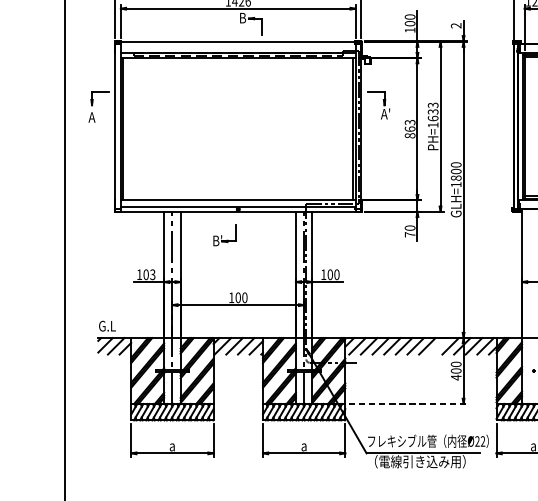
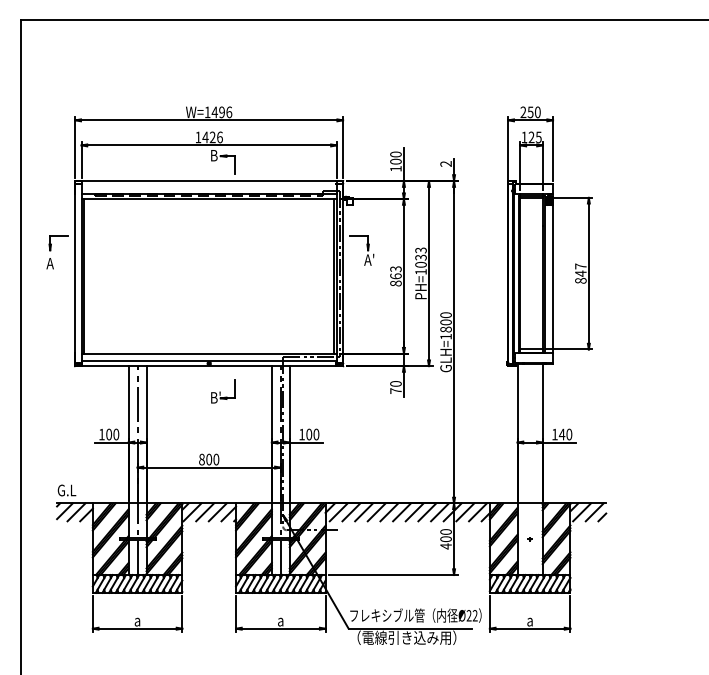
text: (432, 118) -> (420, 264), PH=1633 -> PH=1033
part: (224, 235) -> (223, 391), moved
text: (152, 274) -> (116, 434), 103 -> 100
text: (231, 297) -> (201, 459), 100 -> 800
line: (439, 346) -> (427, 512), added
line: (407, 404) -> (393, 575), dashed -> solid

